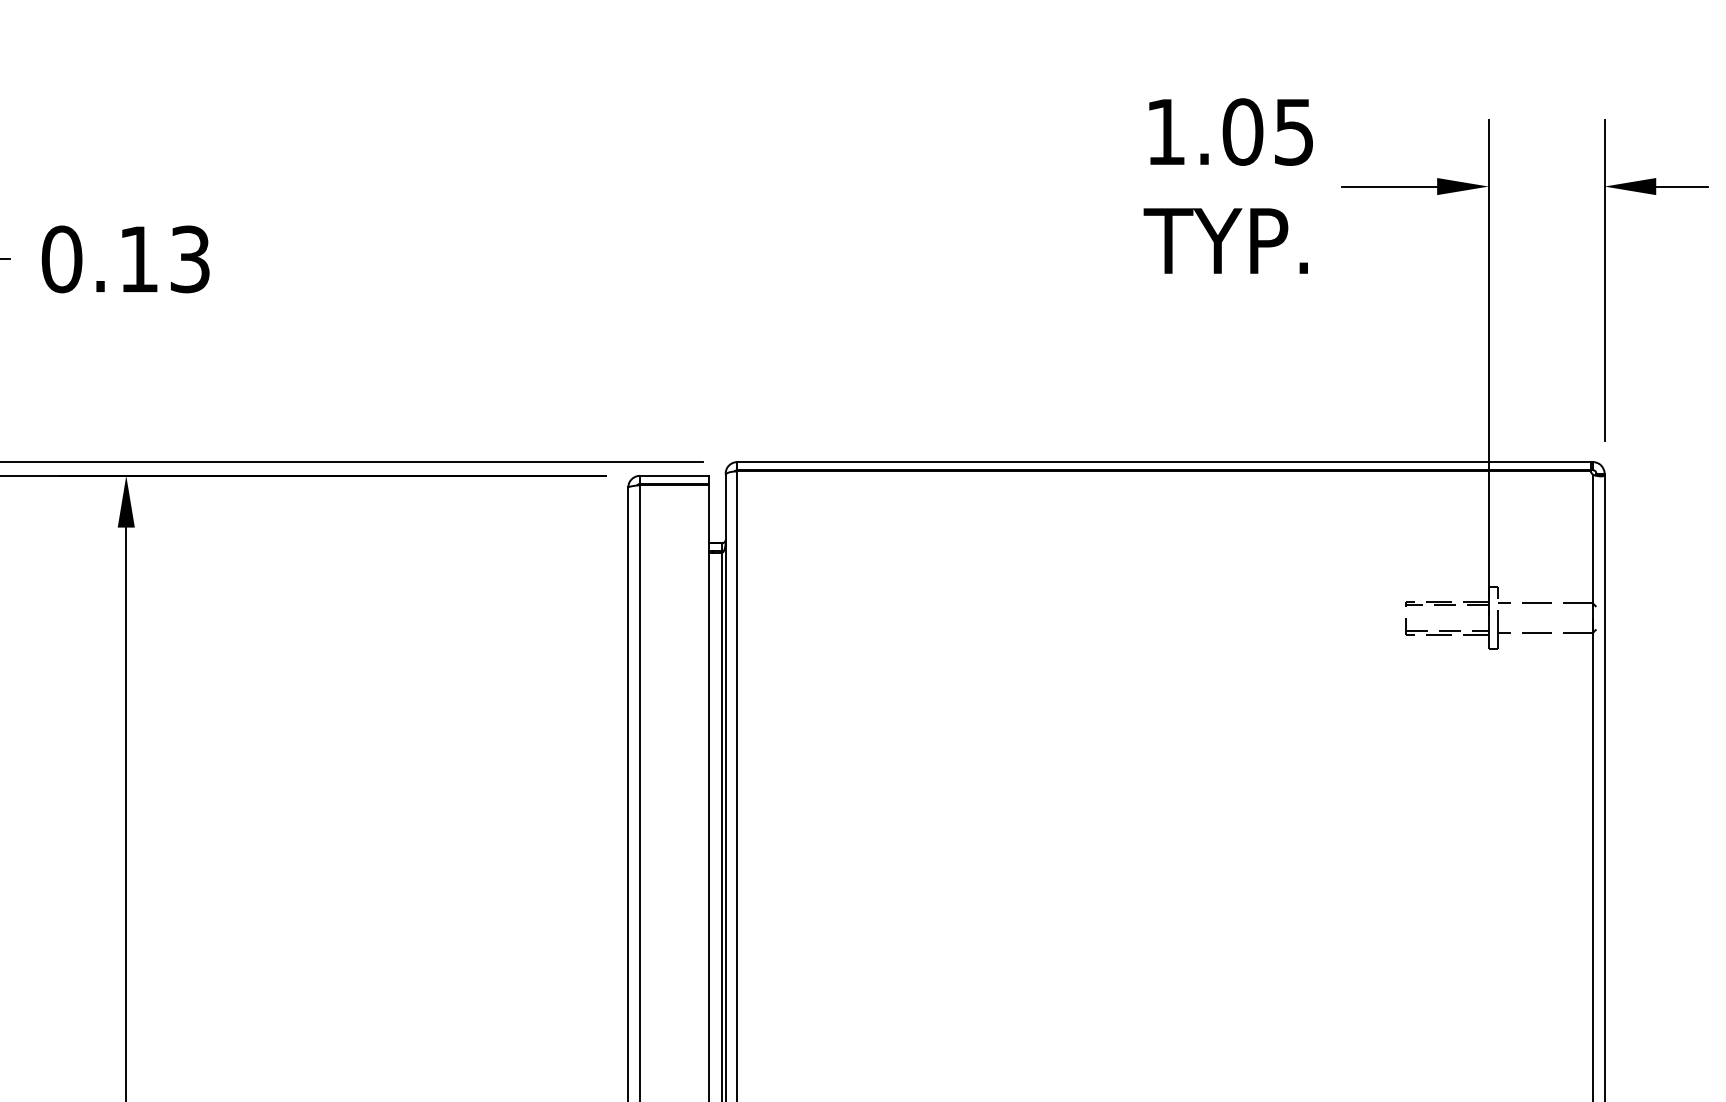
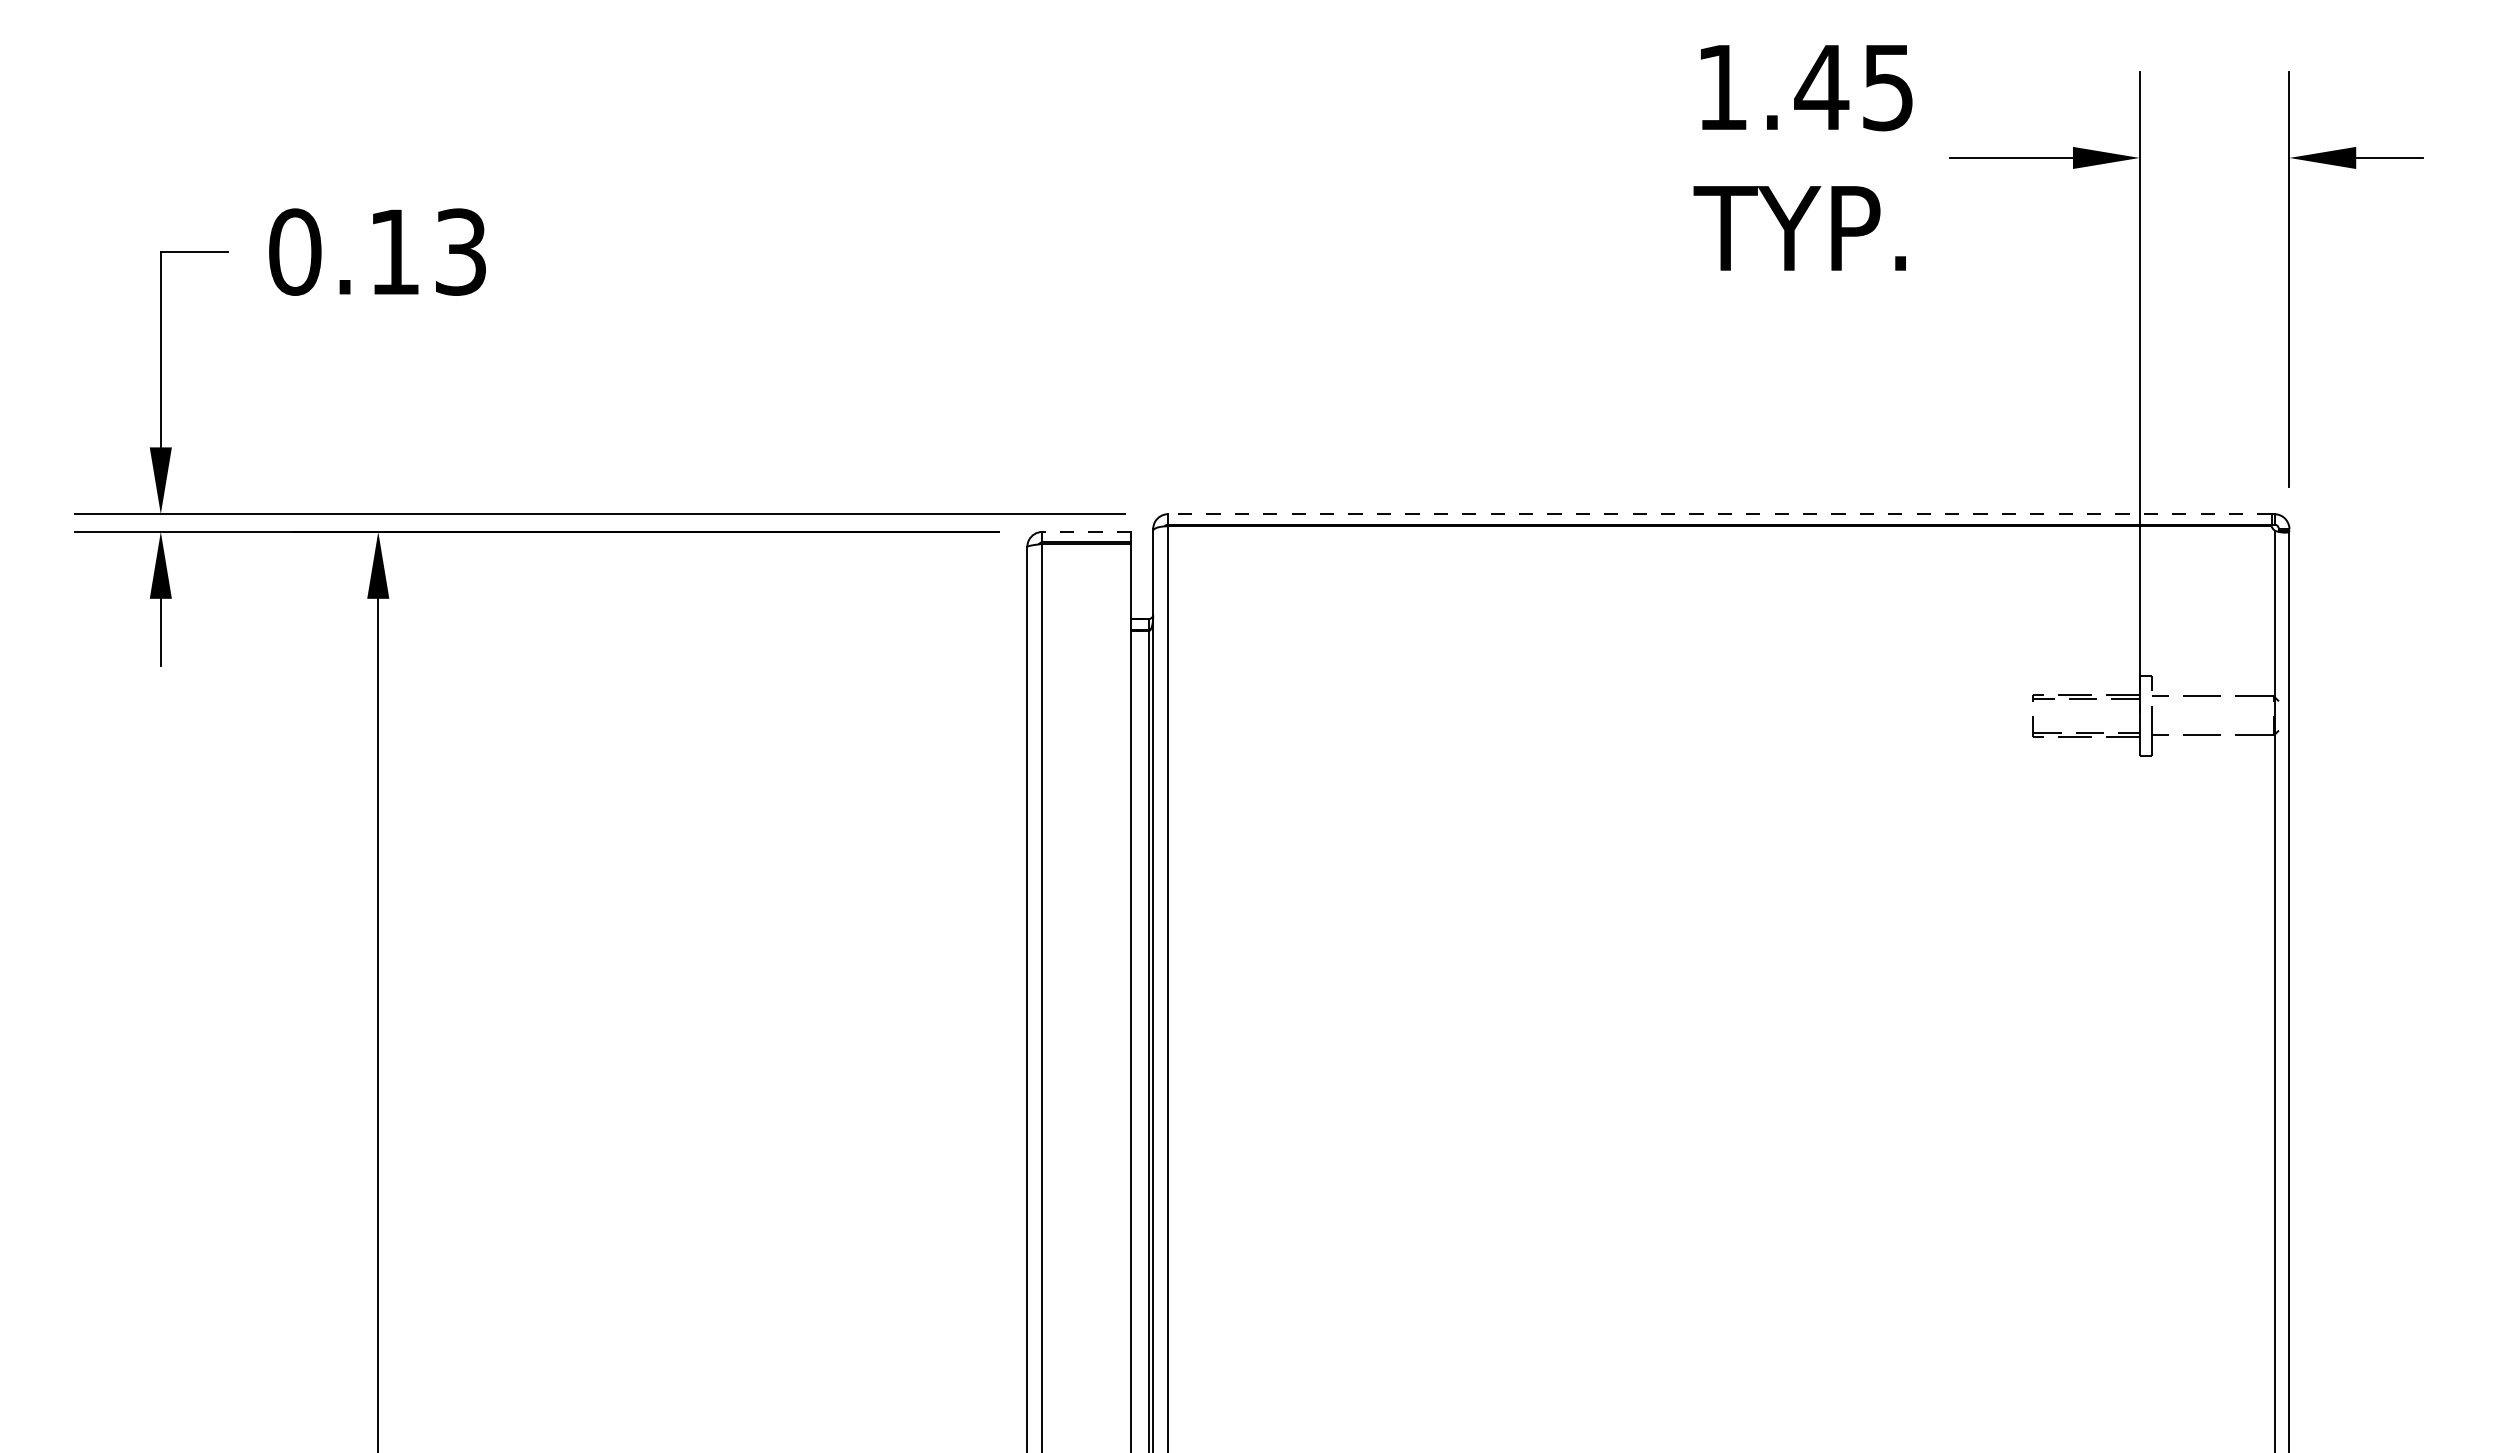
text: (1242, 132) -> (1821, 87), 1.05 -> 1.45
line: (1163, 462) -> (1719, 514), solid -> dashed
line: (674, 475) -> (1086, 531), solid -> dashed

